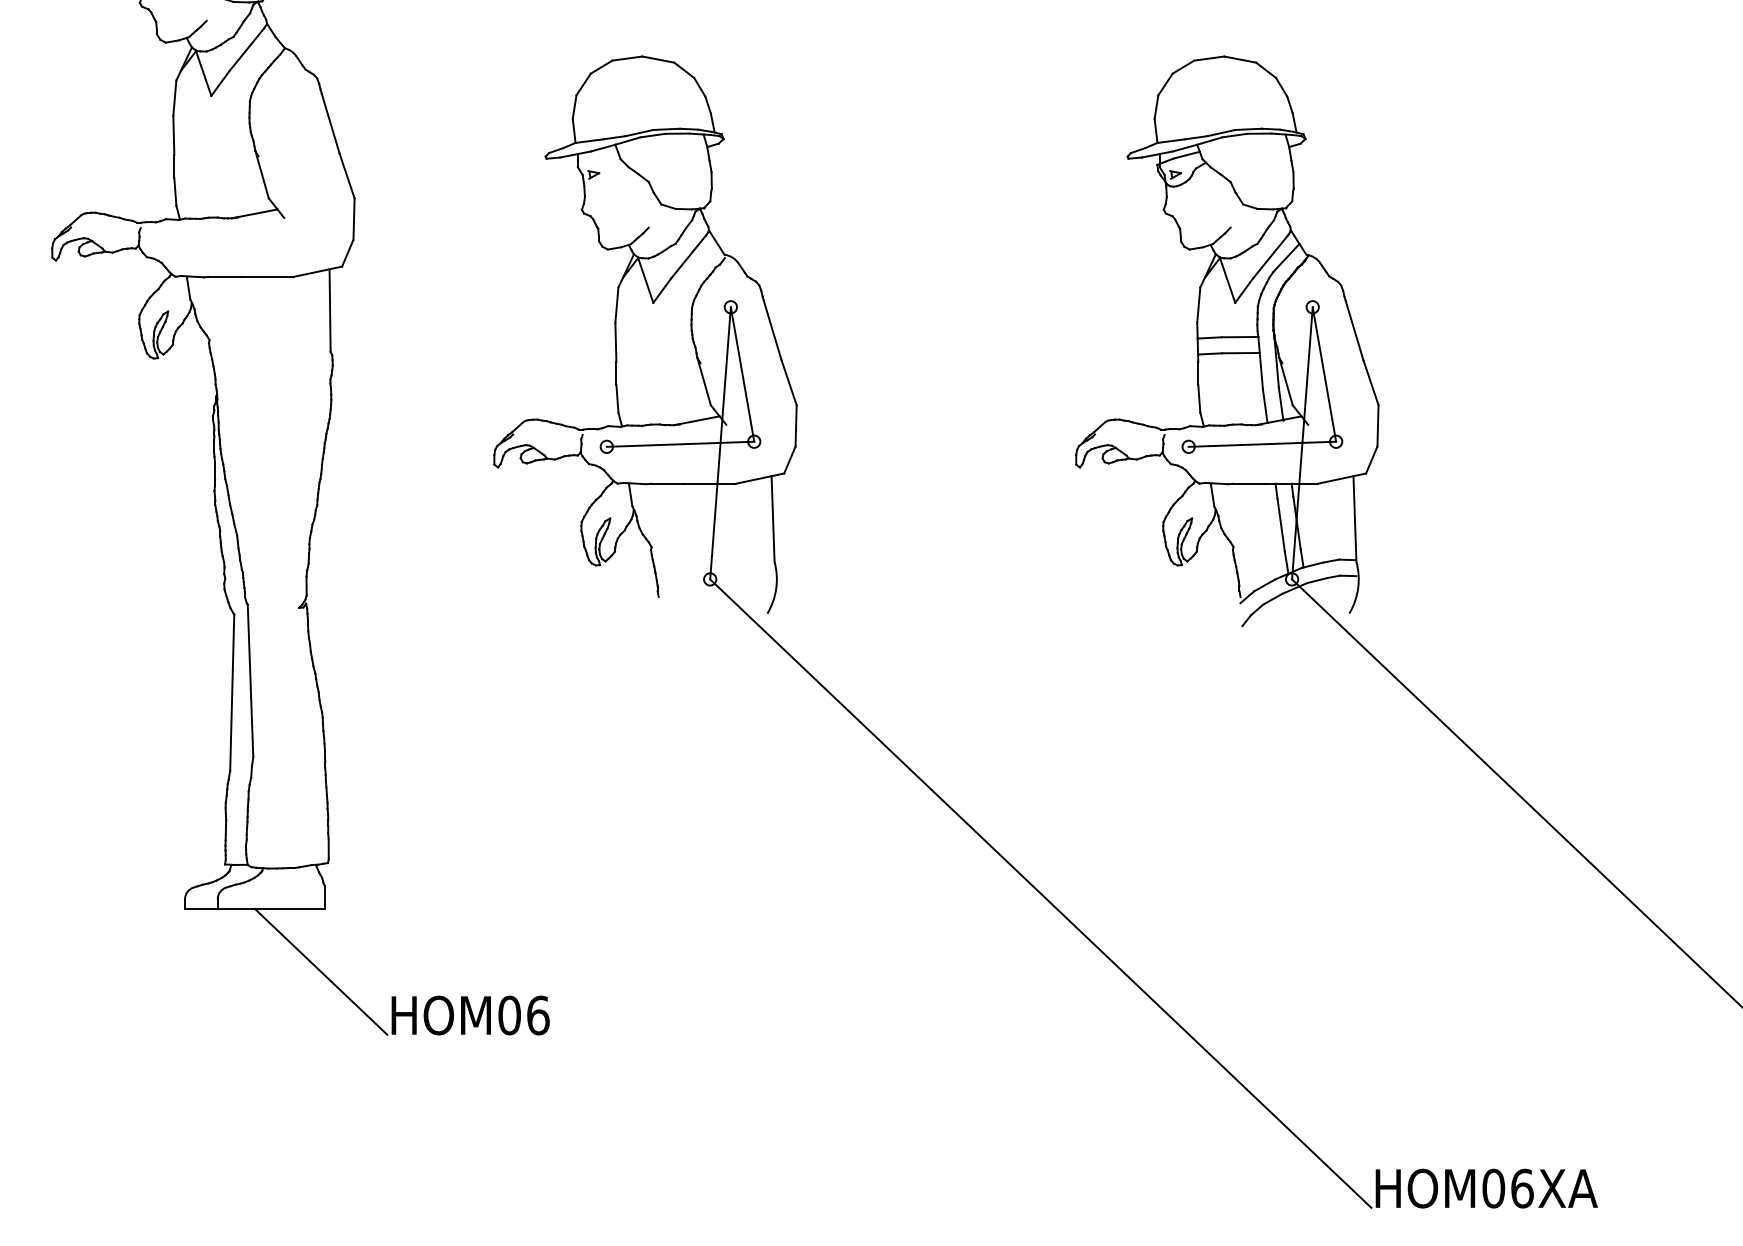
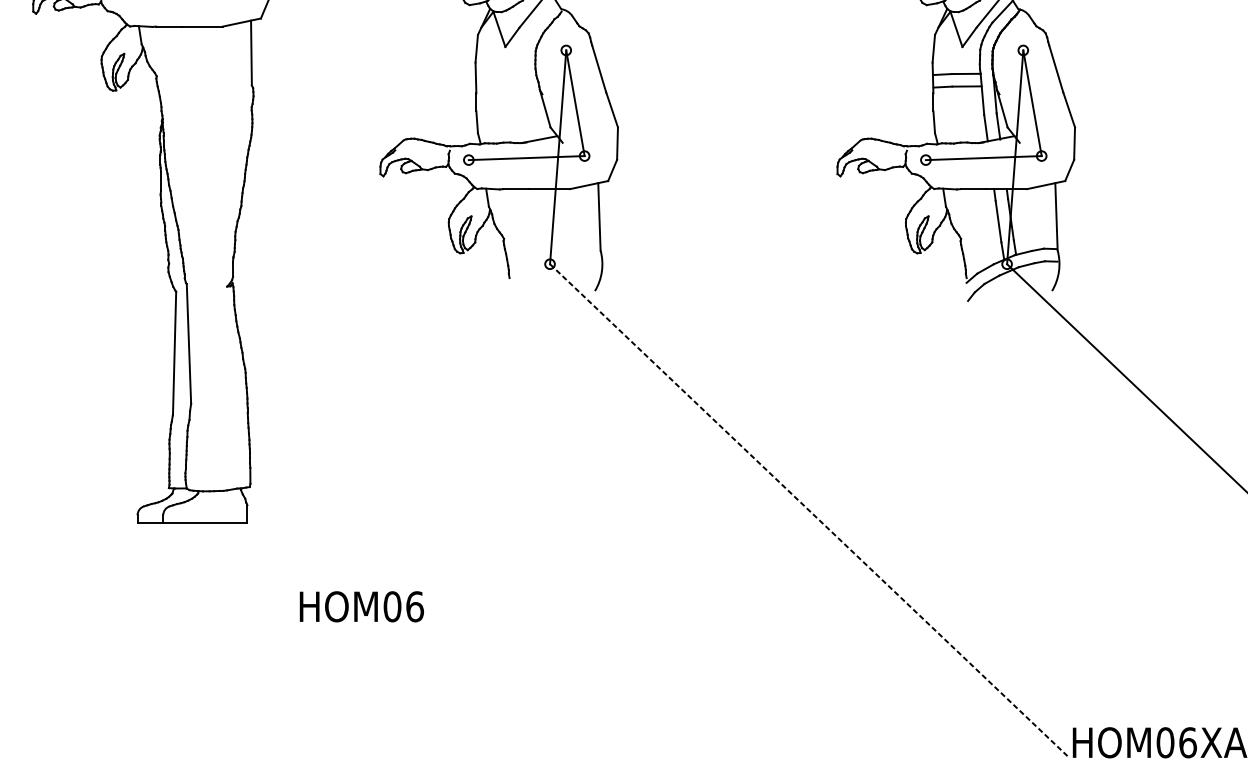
line: (1041, 893) -> (810, 510), solid -> dashed
line: (321, 971) -> (244, 572), removed

